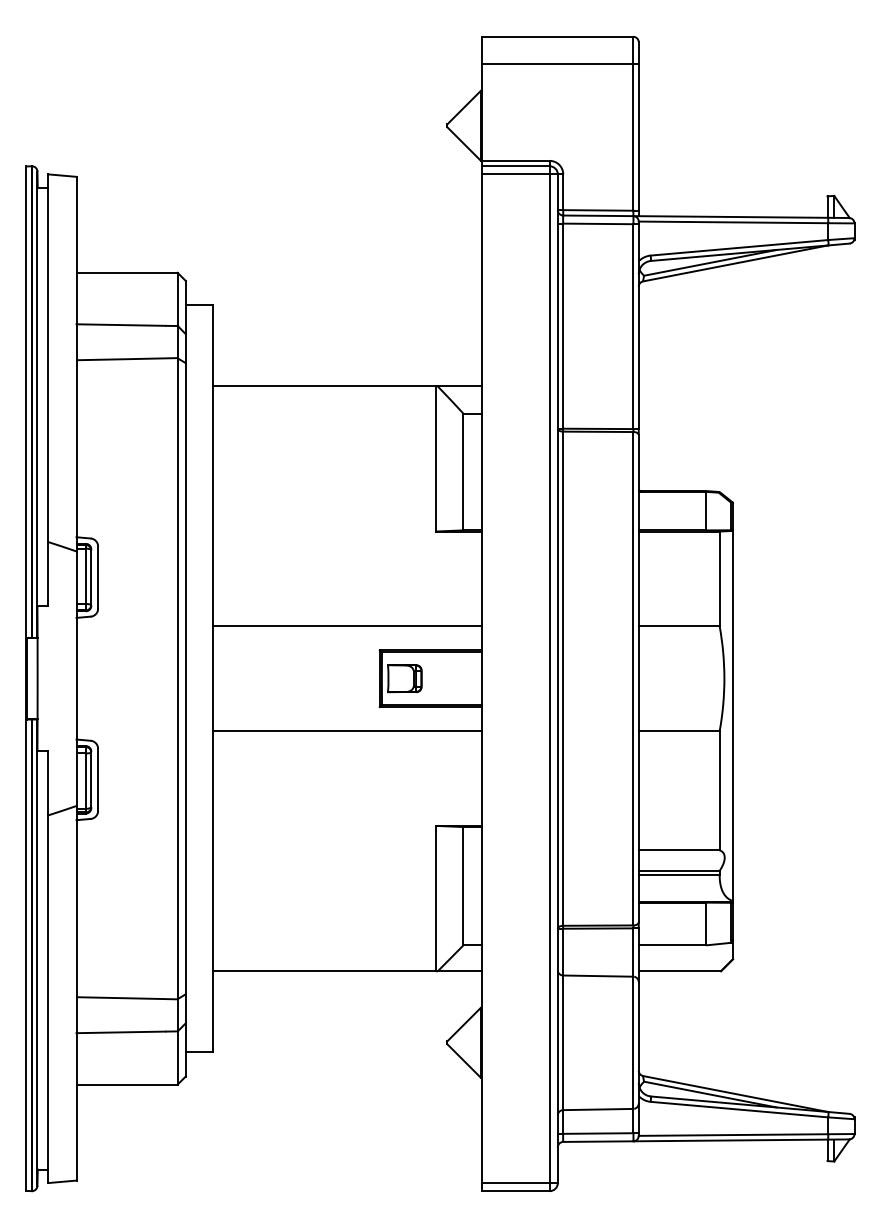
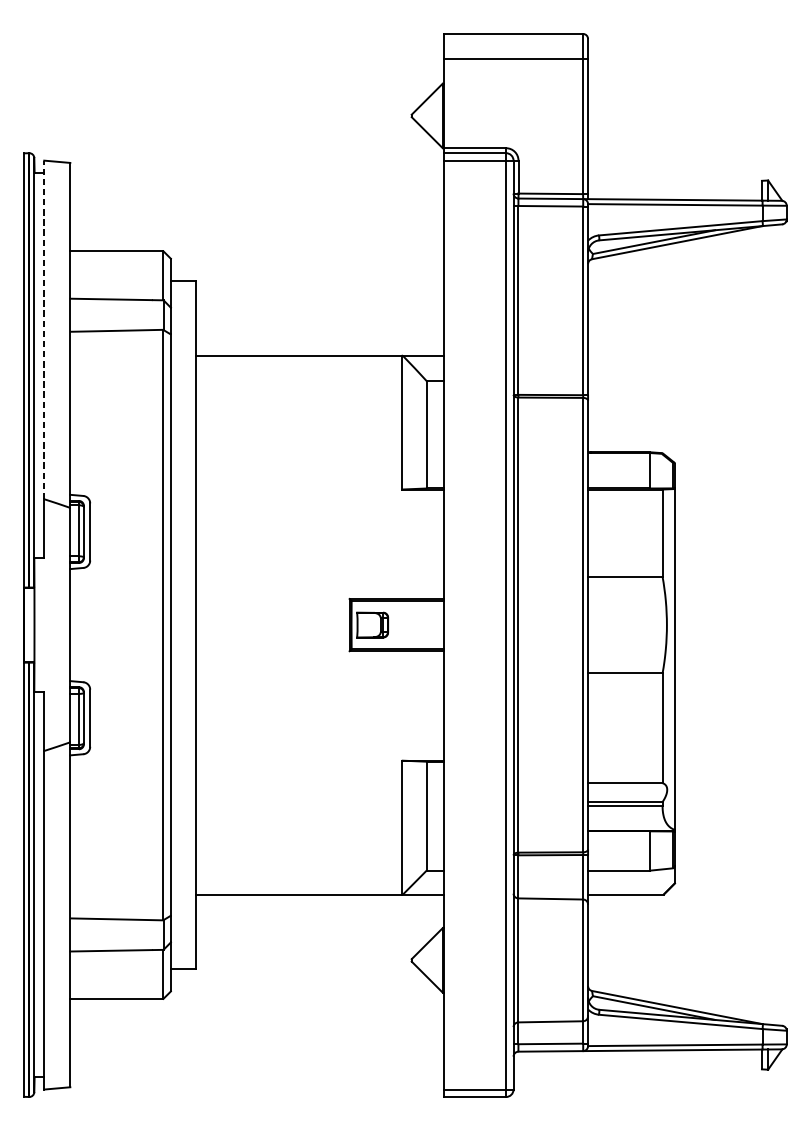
line: (48, 358) -> (44, 330), solid -> dashed
line: (347, 626) -> (319, 577), removed
line: (347, 731) -> (319, 673), removed

